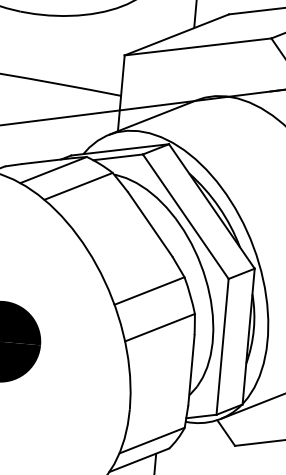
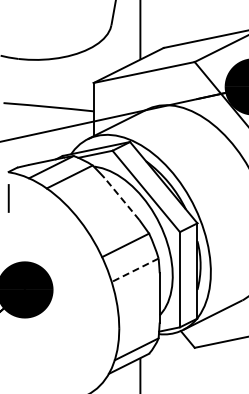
line: (149, 223) -> (121, 198), solid -> dashed
line: (158, 327) -> (134, 270), solid -> dashed

